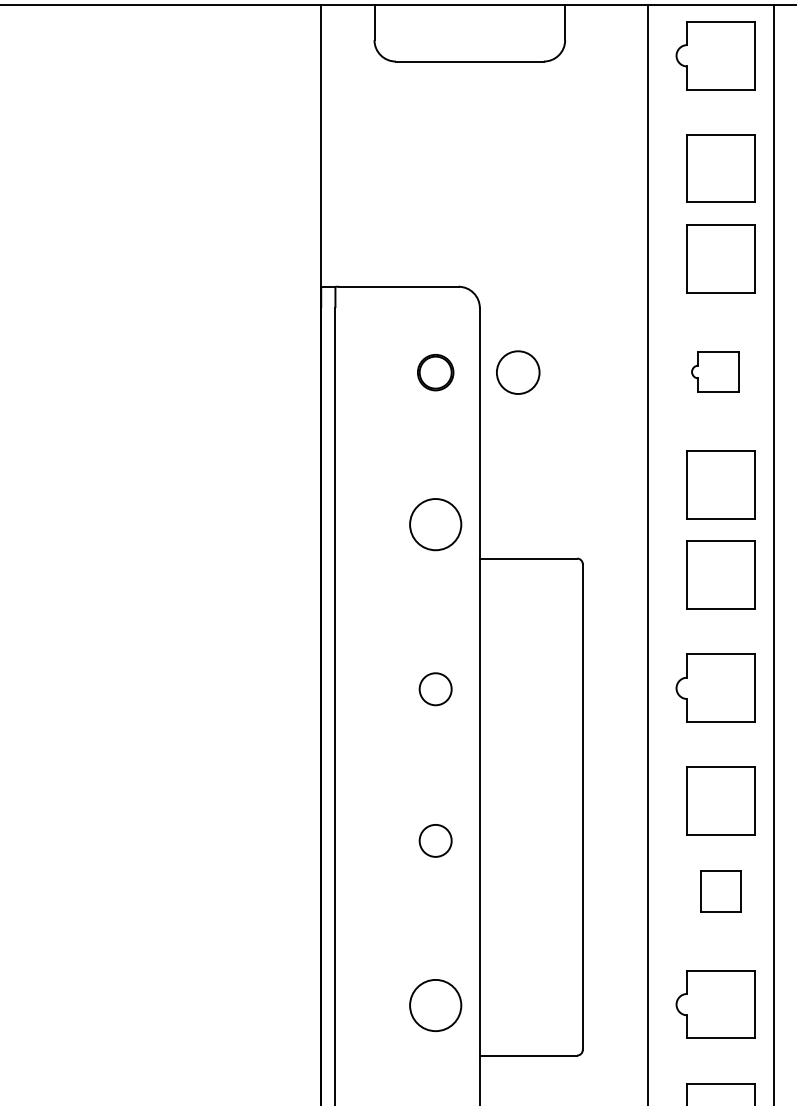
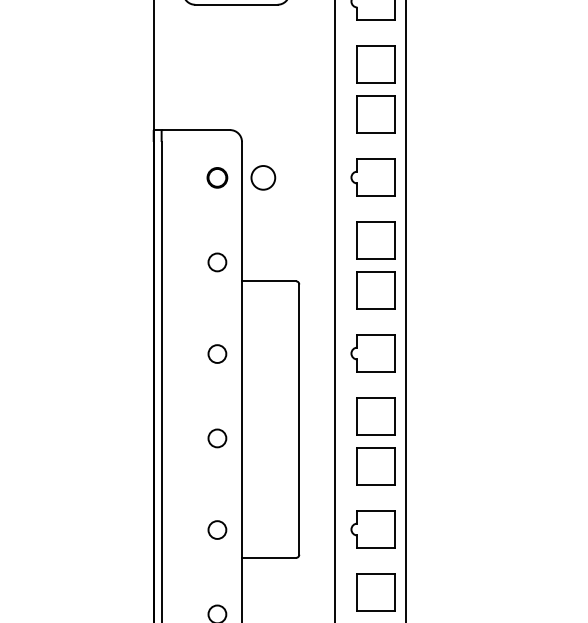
part: (714, 371) -> (372, 177), size x1.67
circle: (435, 524) -> (217, 262), size x0.62
part: (719, 891) -> (375, 466), size x1.67
circle: (435, 1004) -> (217, 529), size x0.62

